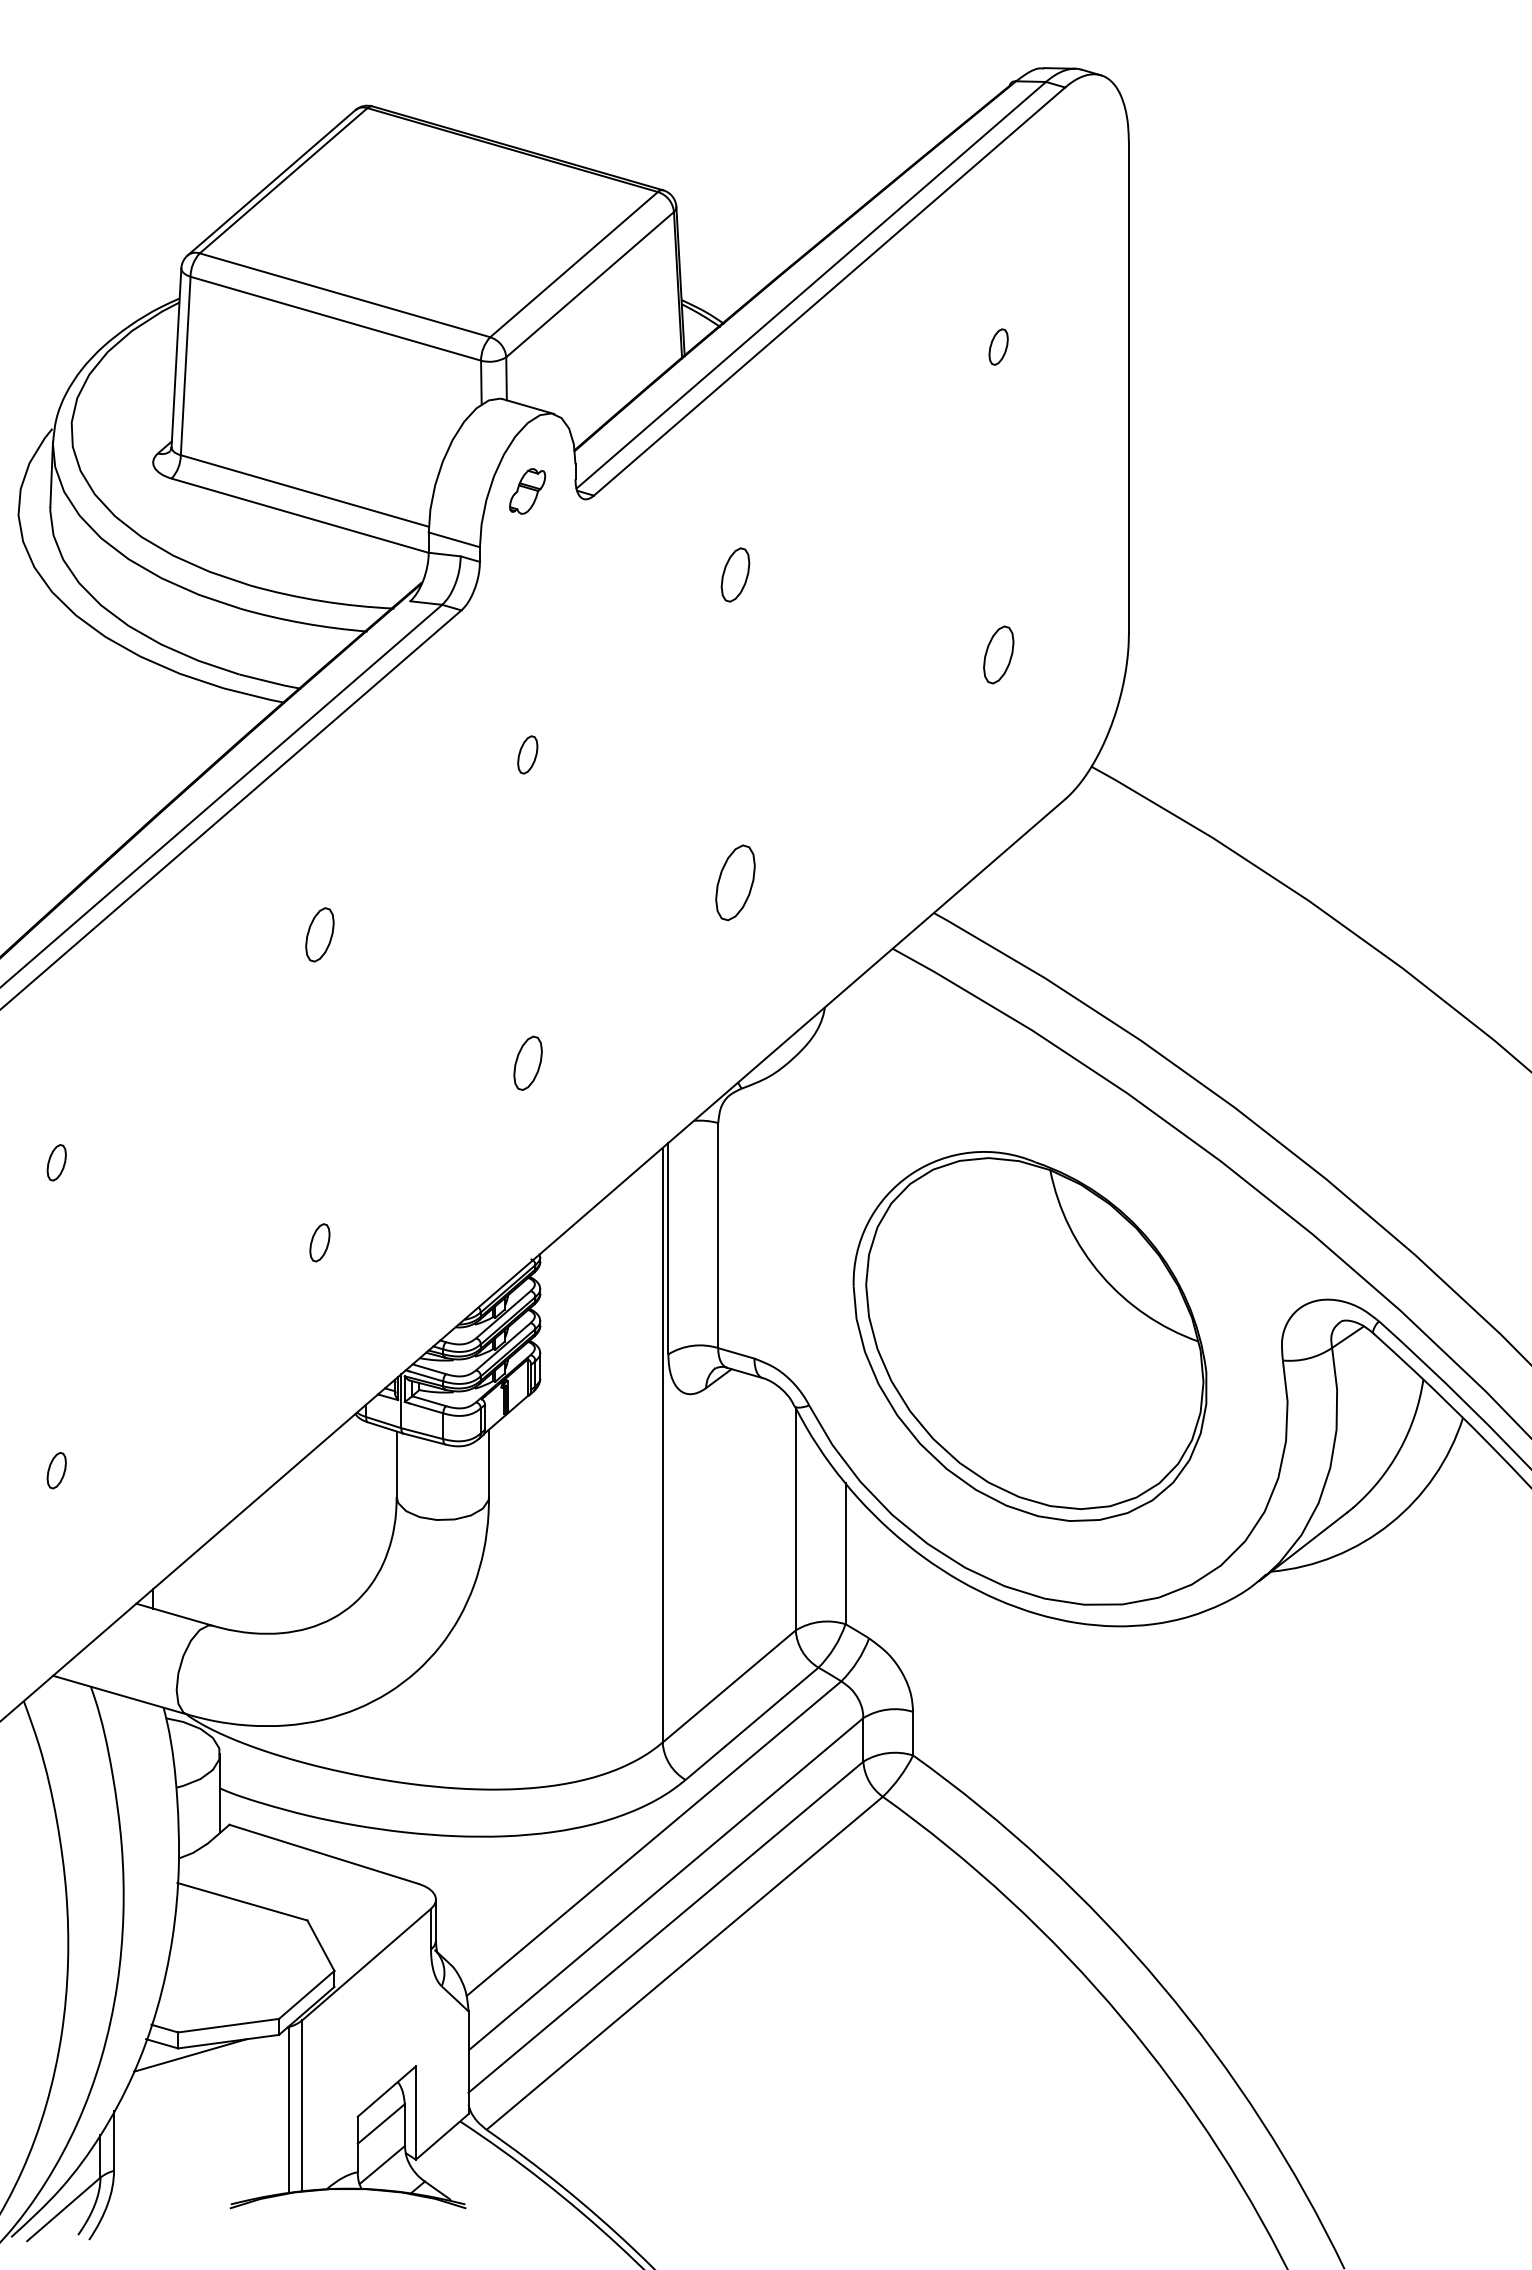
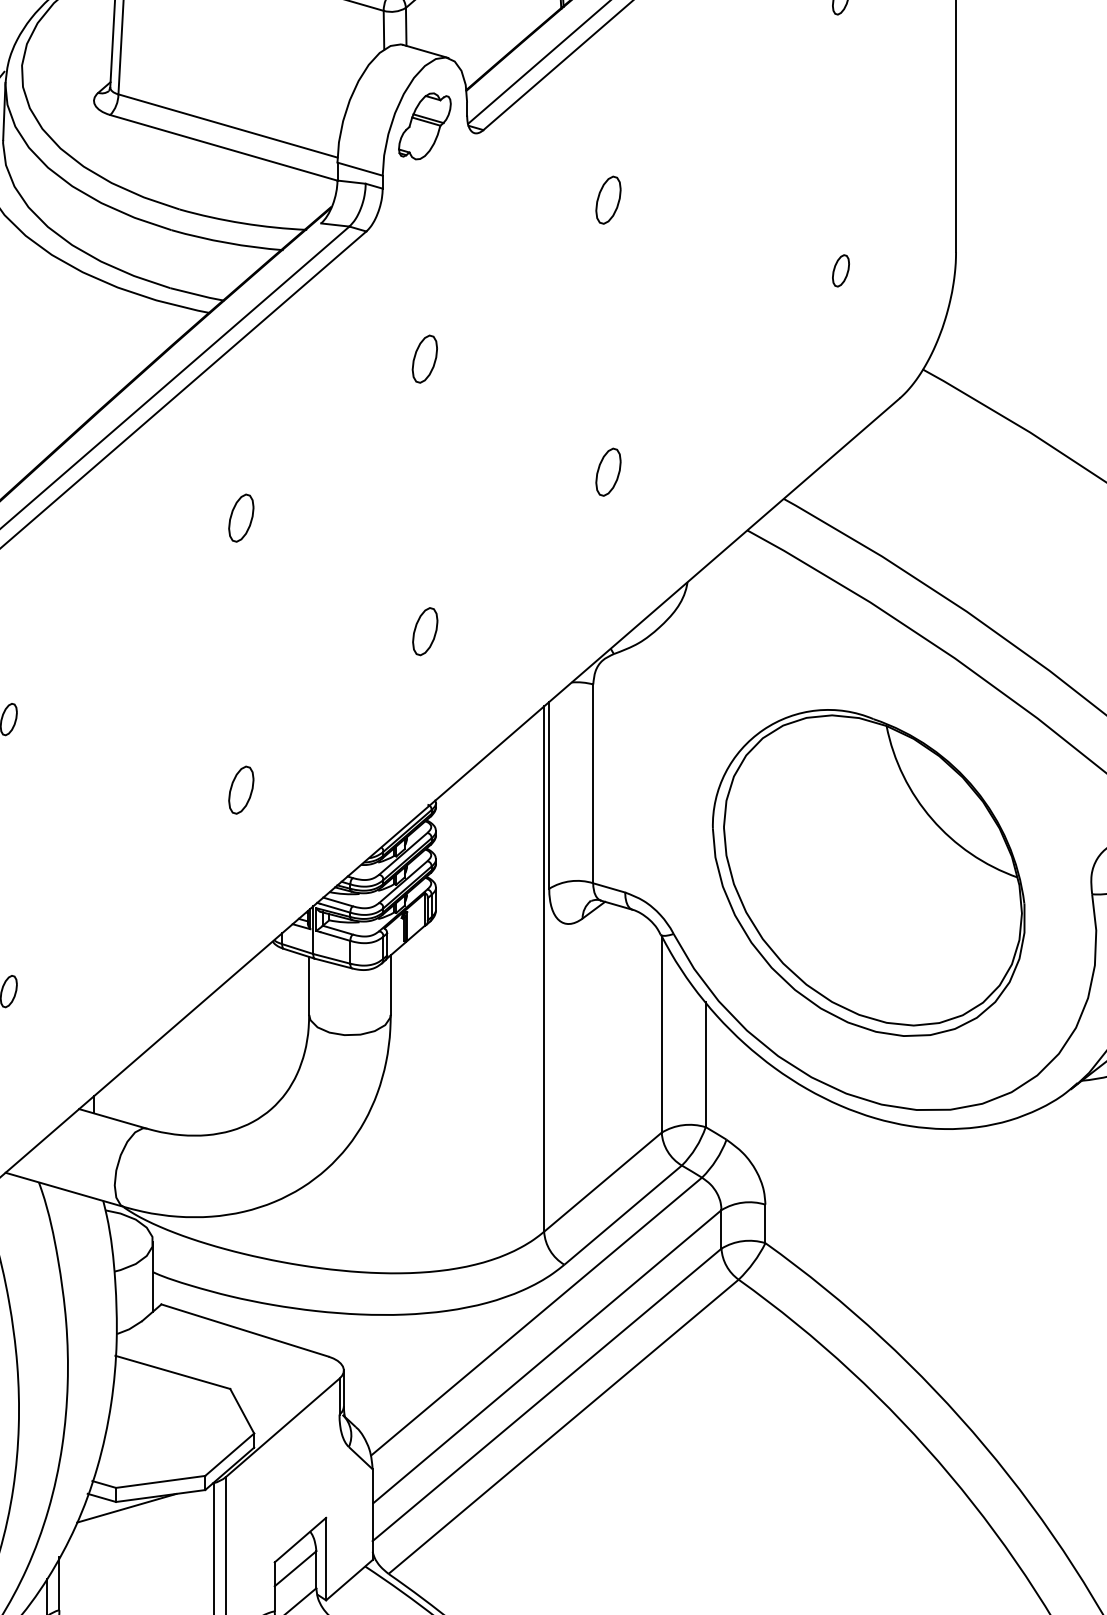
part: (527, 491) -> (424, 126), size x1.67
part: (998, 654) -> (840, 270), size x0.62
part: (527, 754) -> (424, 358), size x1.43
part: (735, 882) -> (608, 471), size x0.71
part: (319, 1242) -> (240, 789), size x1.43

